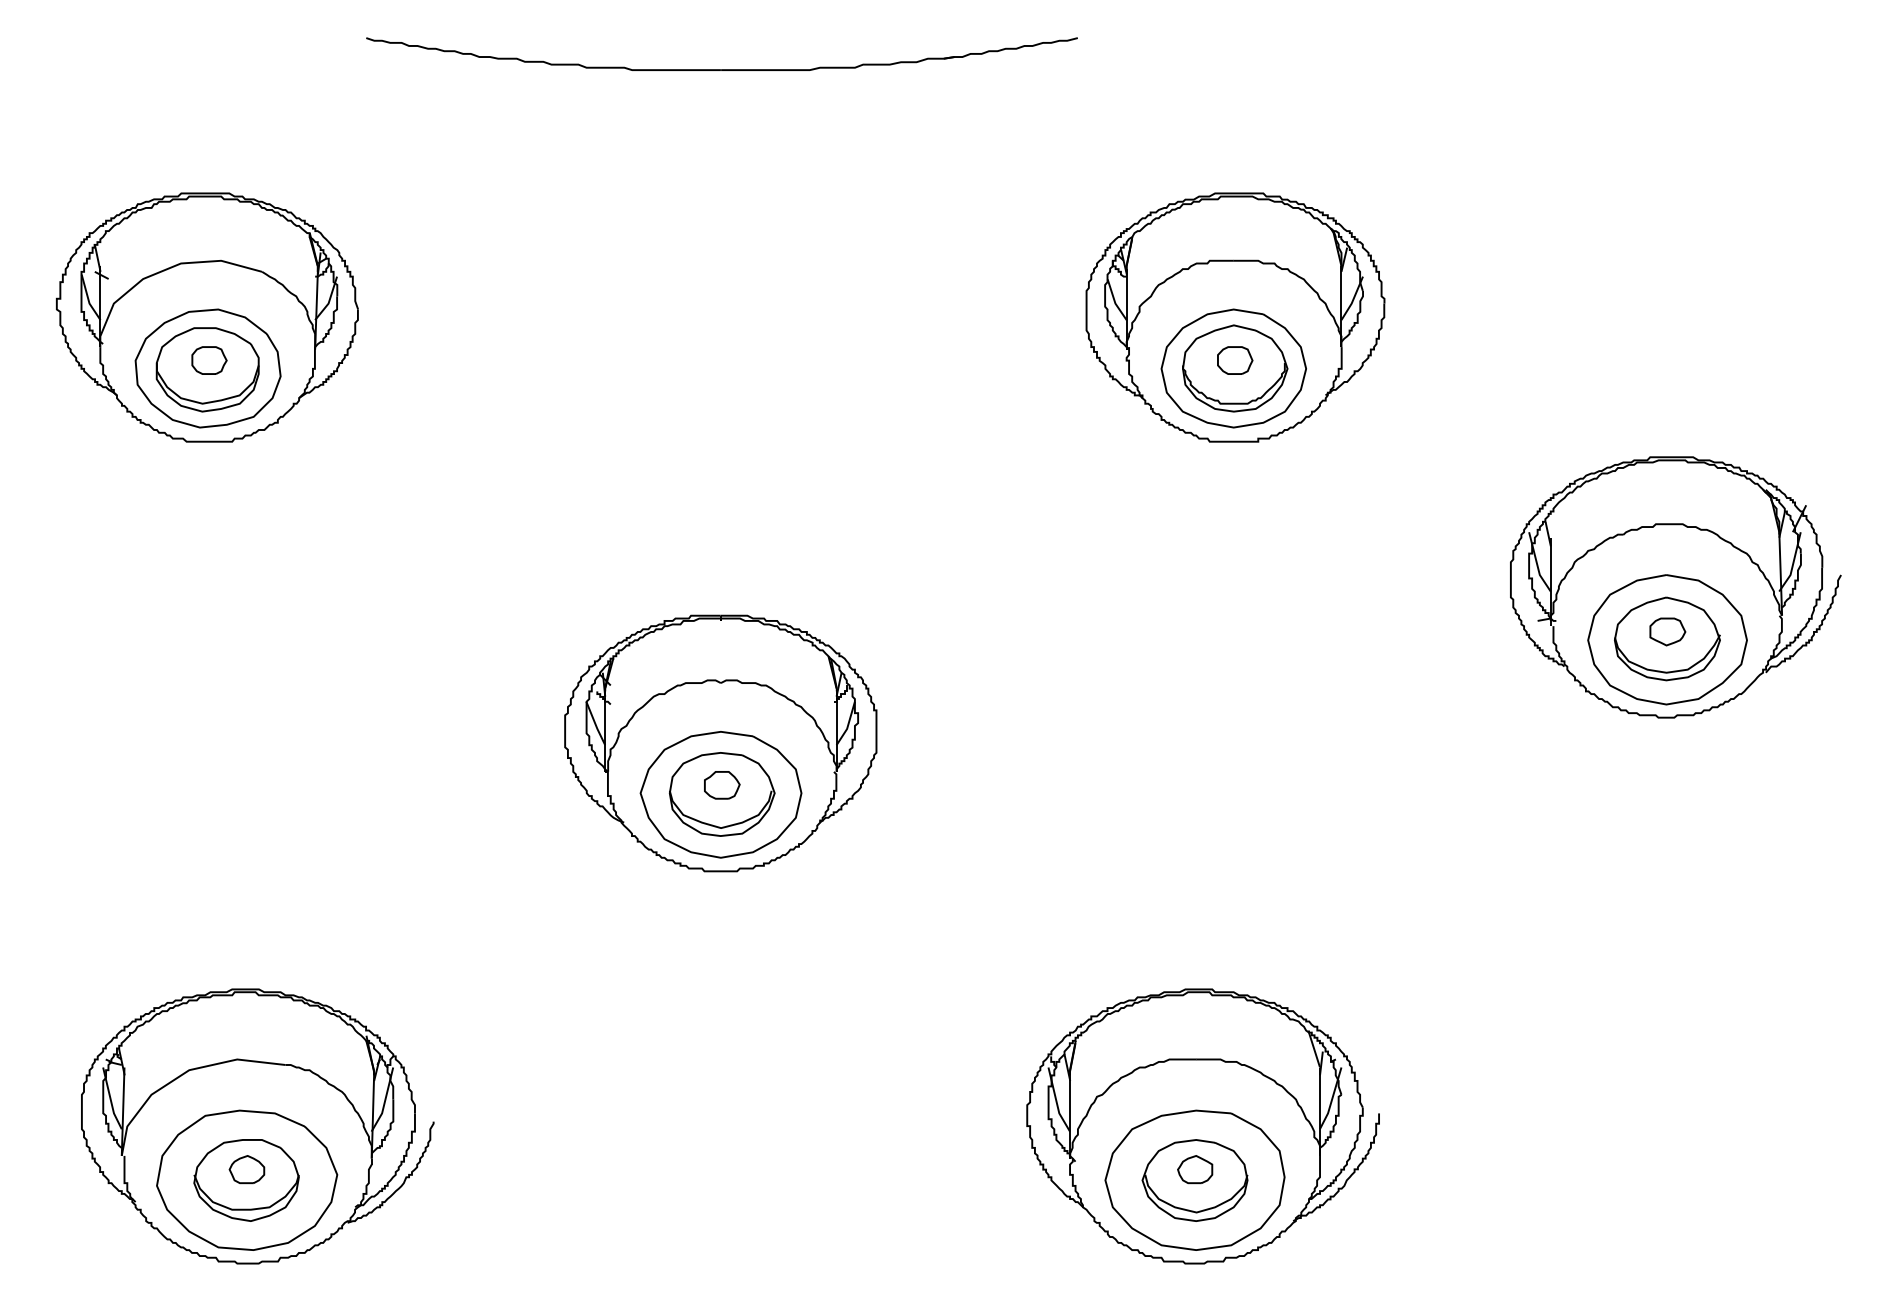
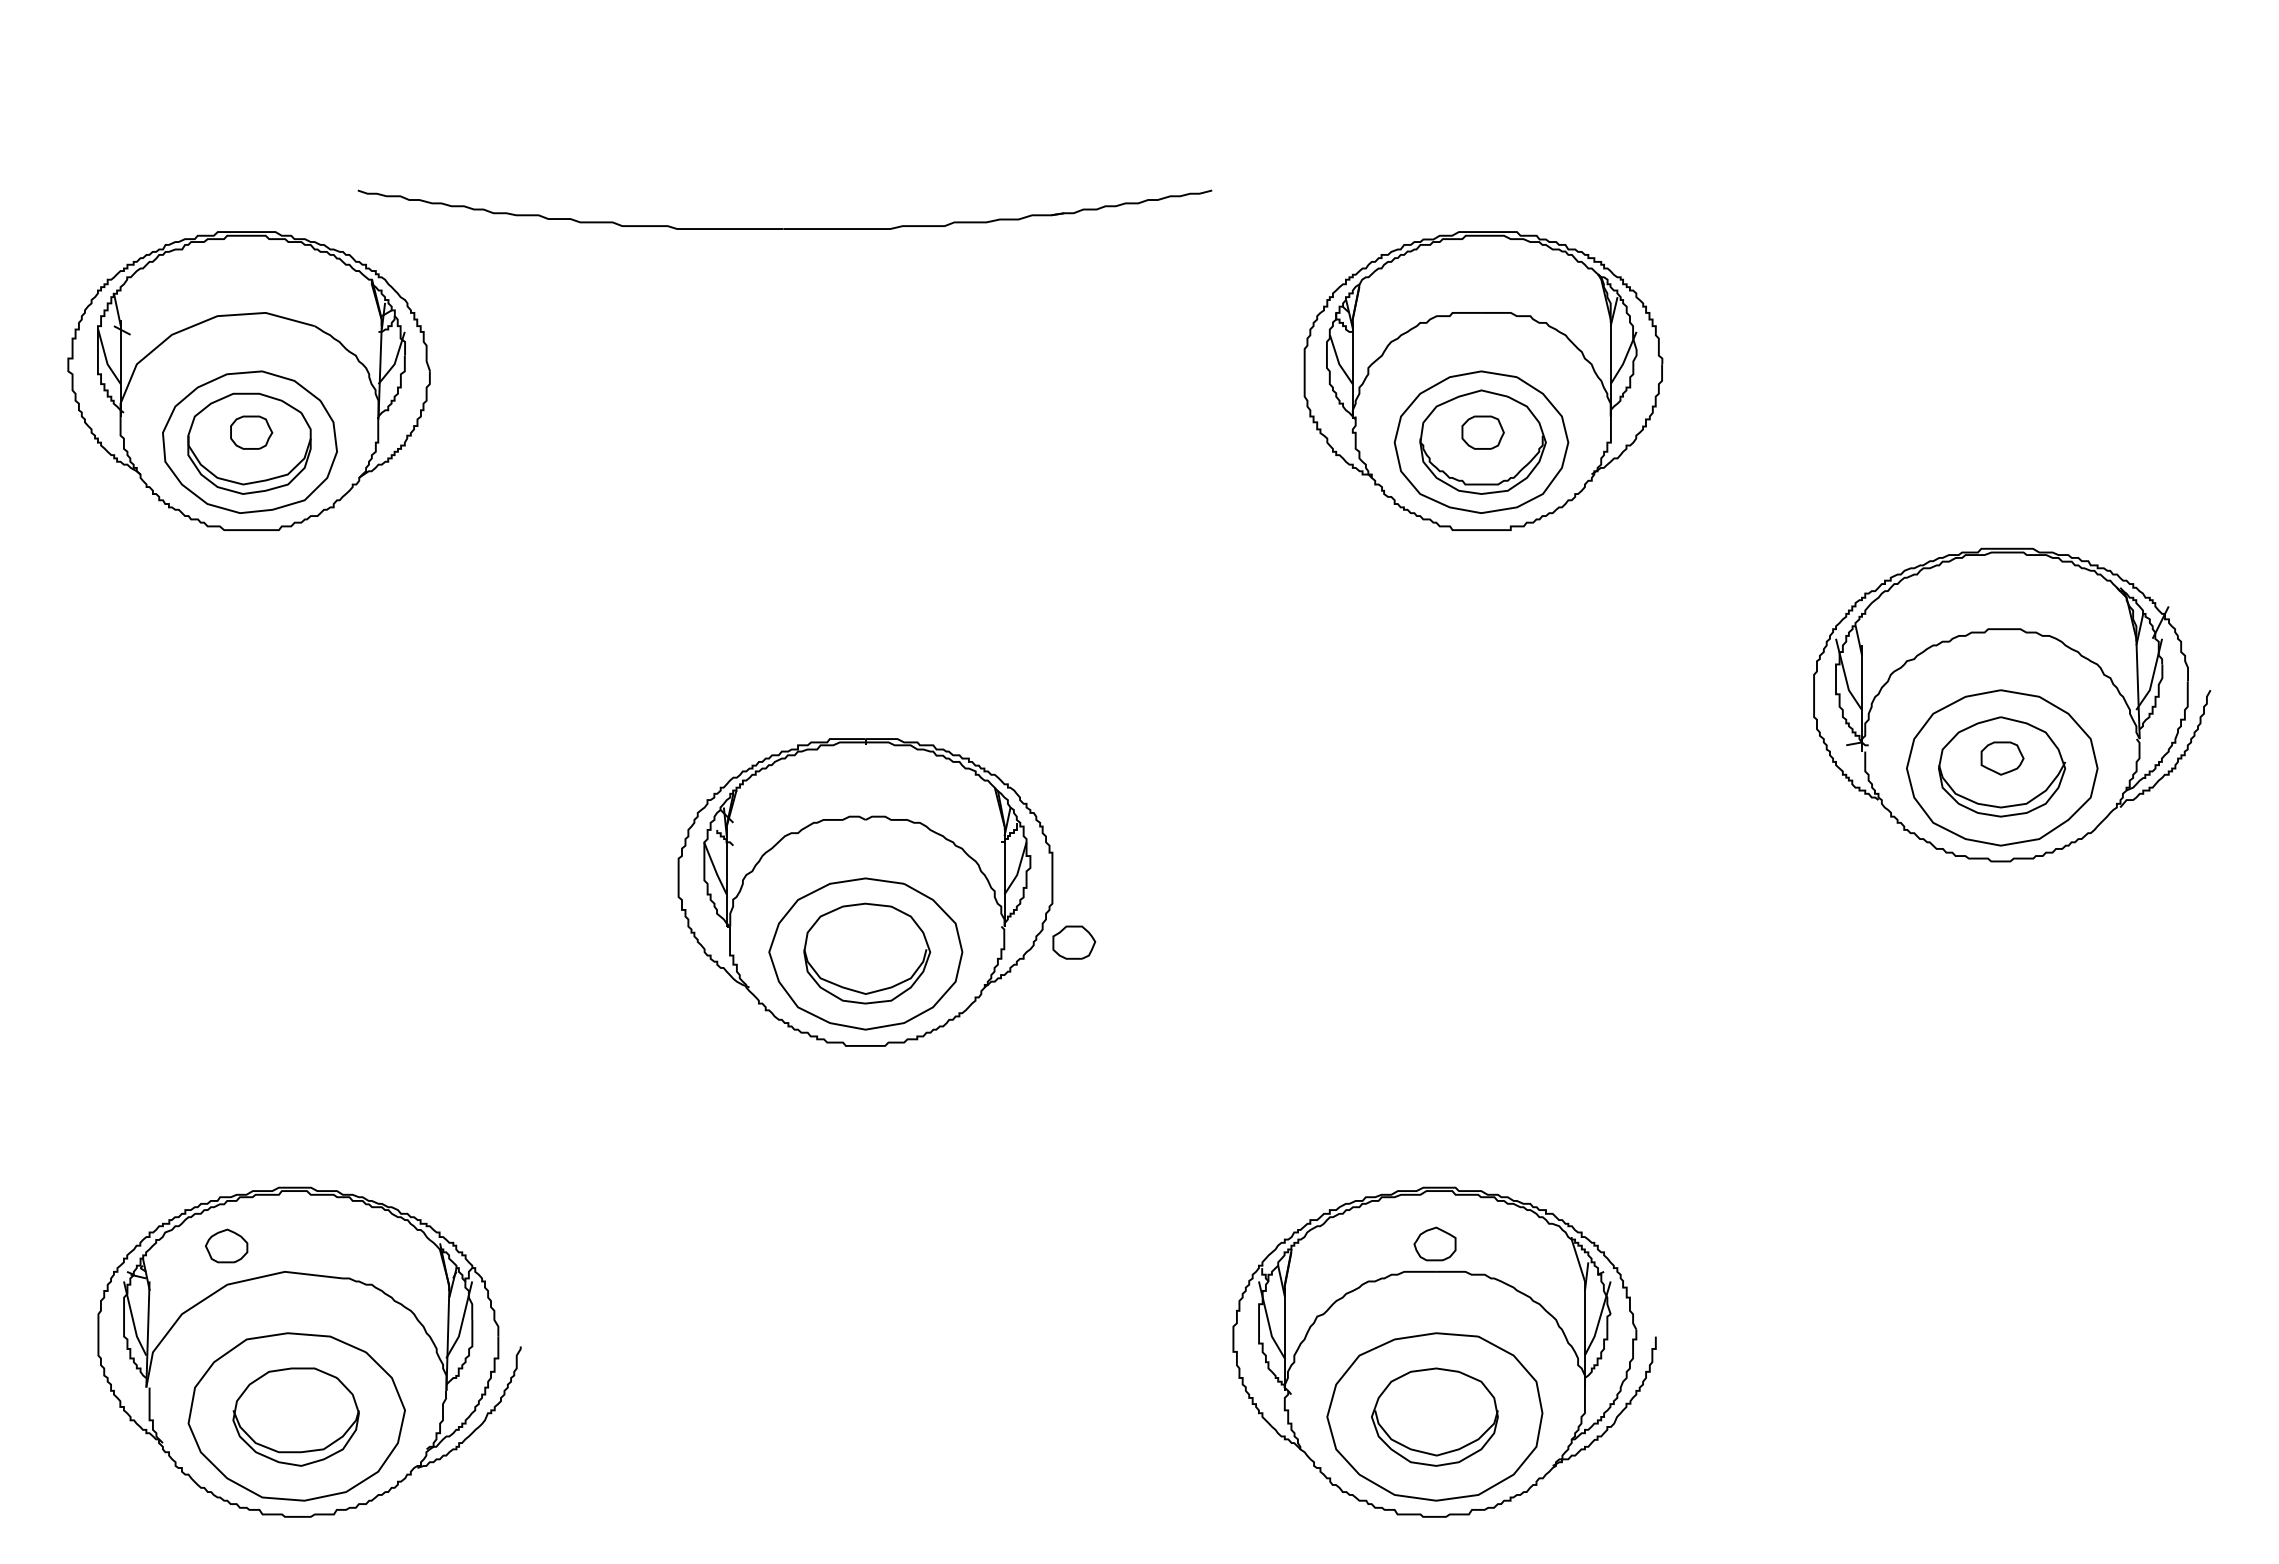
part: (721, 69) -> (784, 228), moved
part: (722, 785) -> (1074, 942), moved
part: (246, 1169) -> (226, 1245), moved
part: (1194, 1169) -> (1434, 1243), moved

